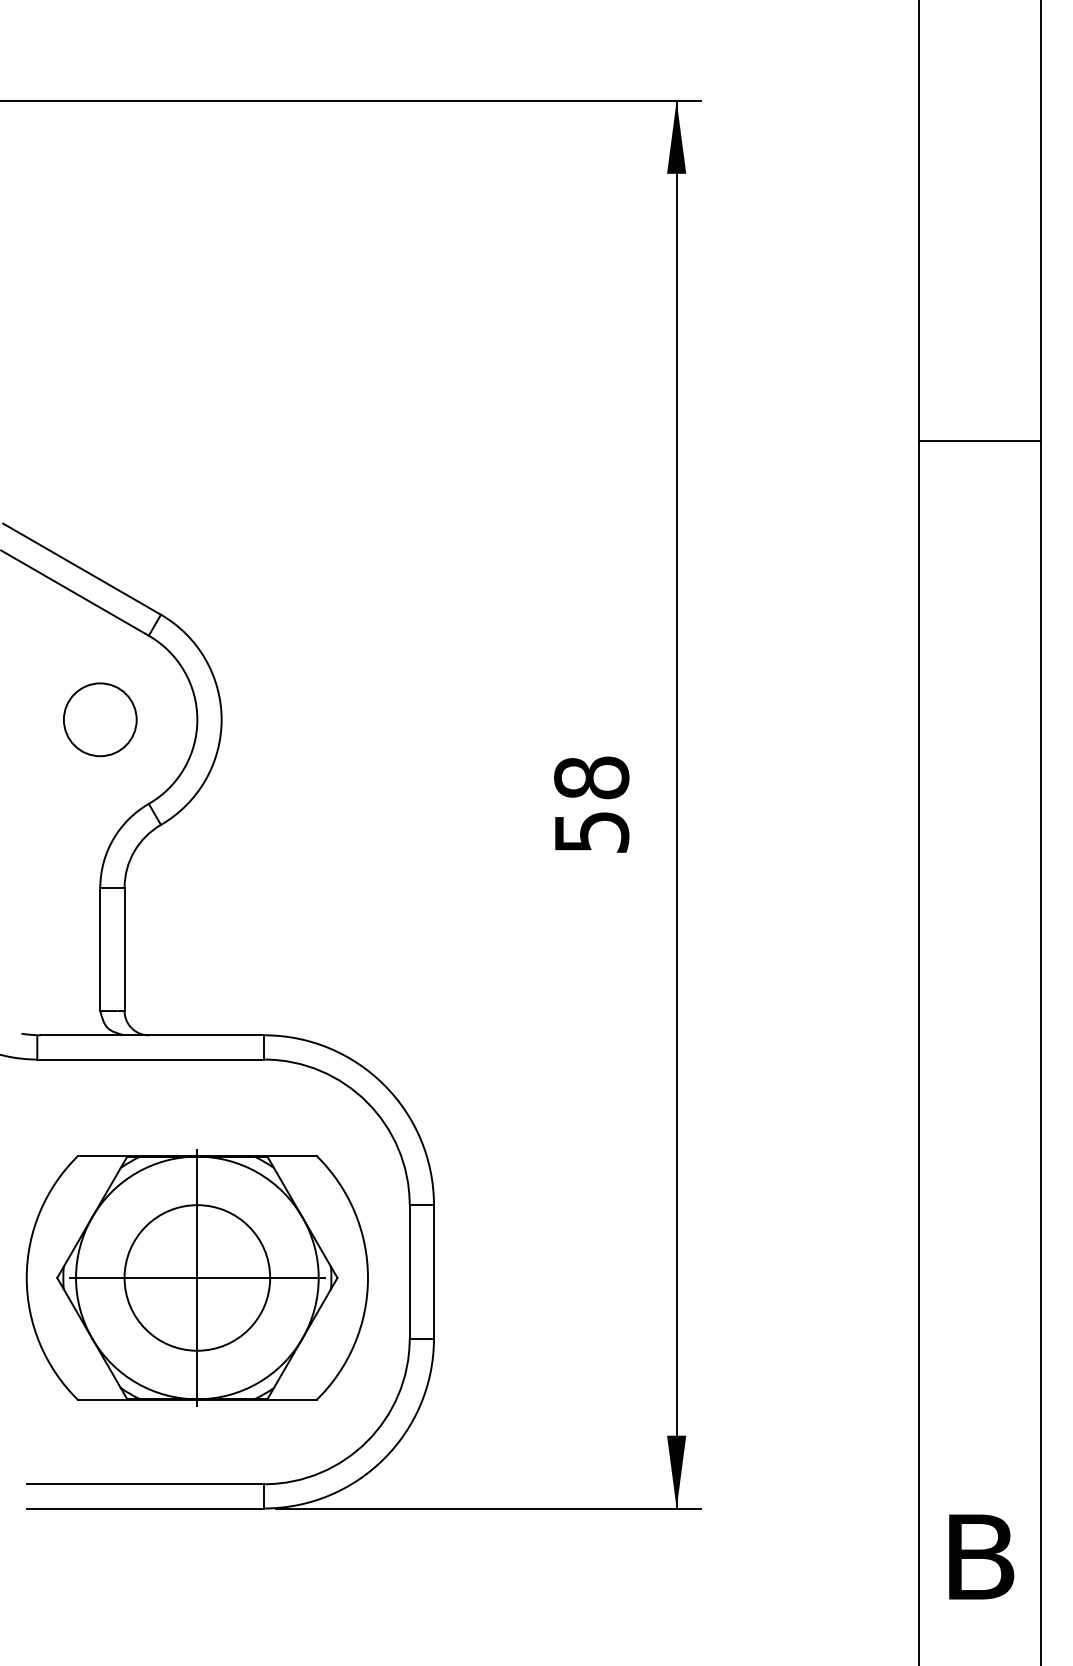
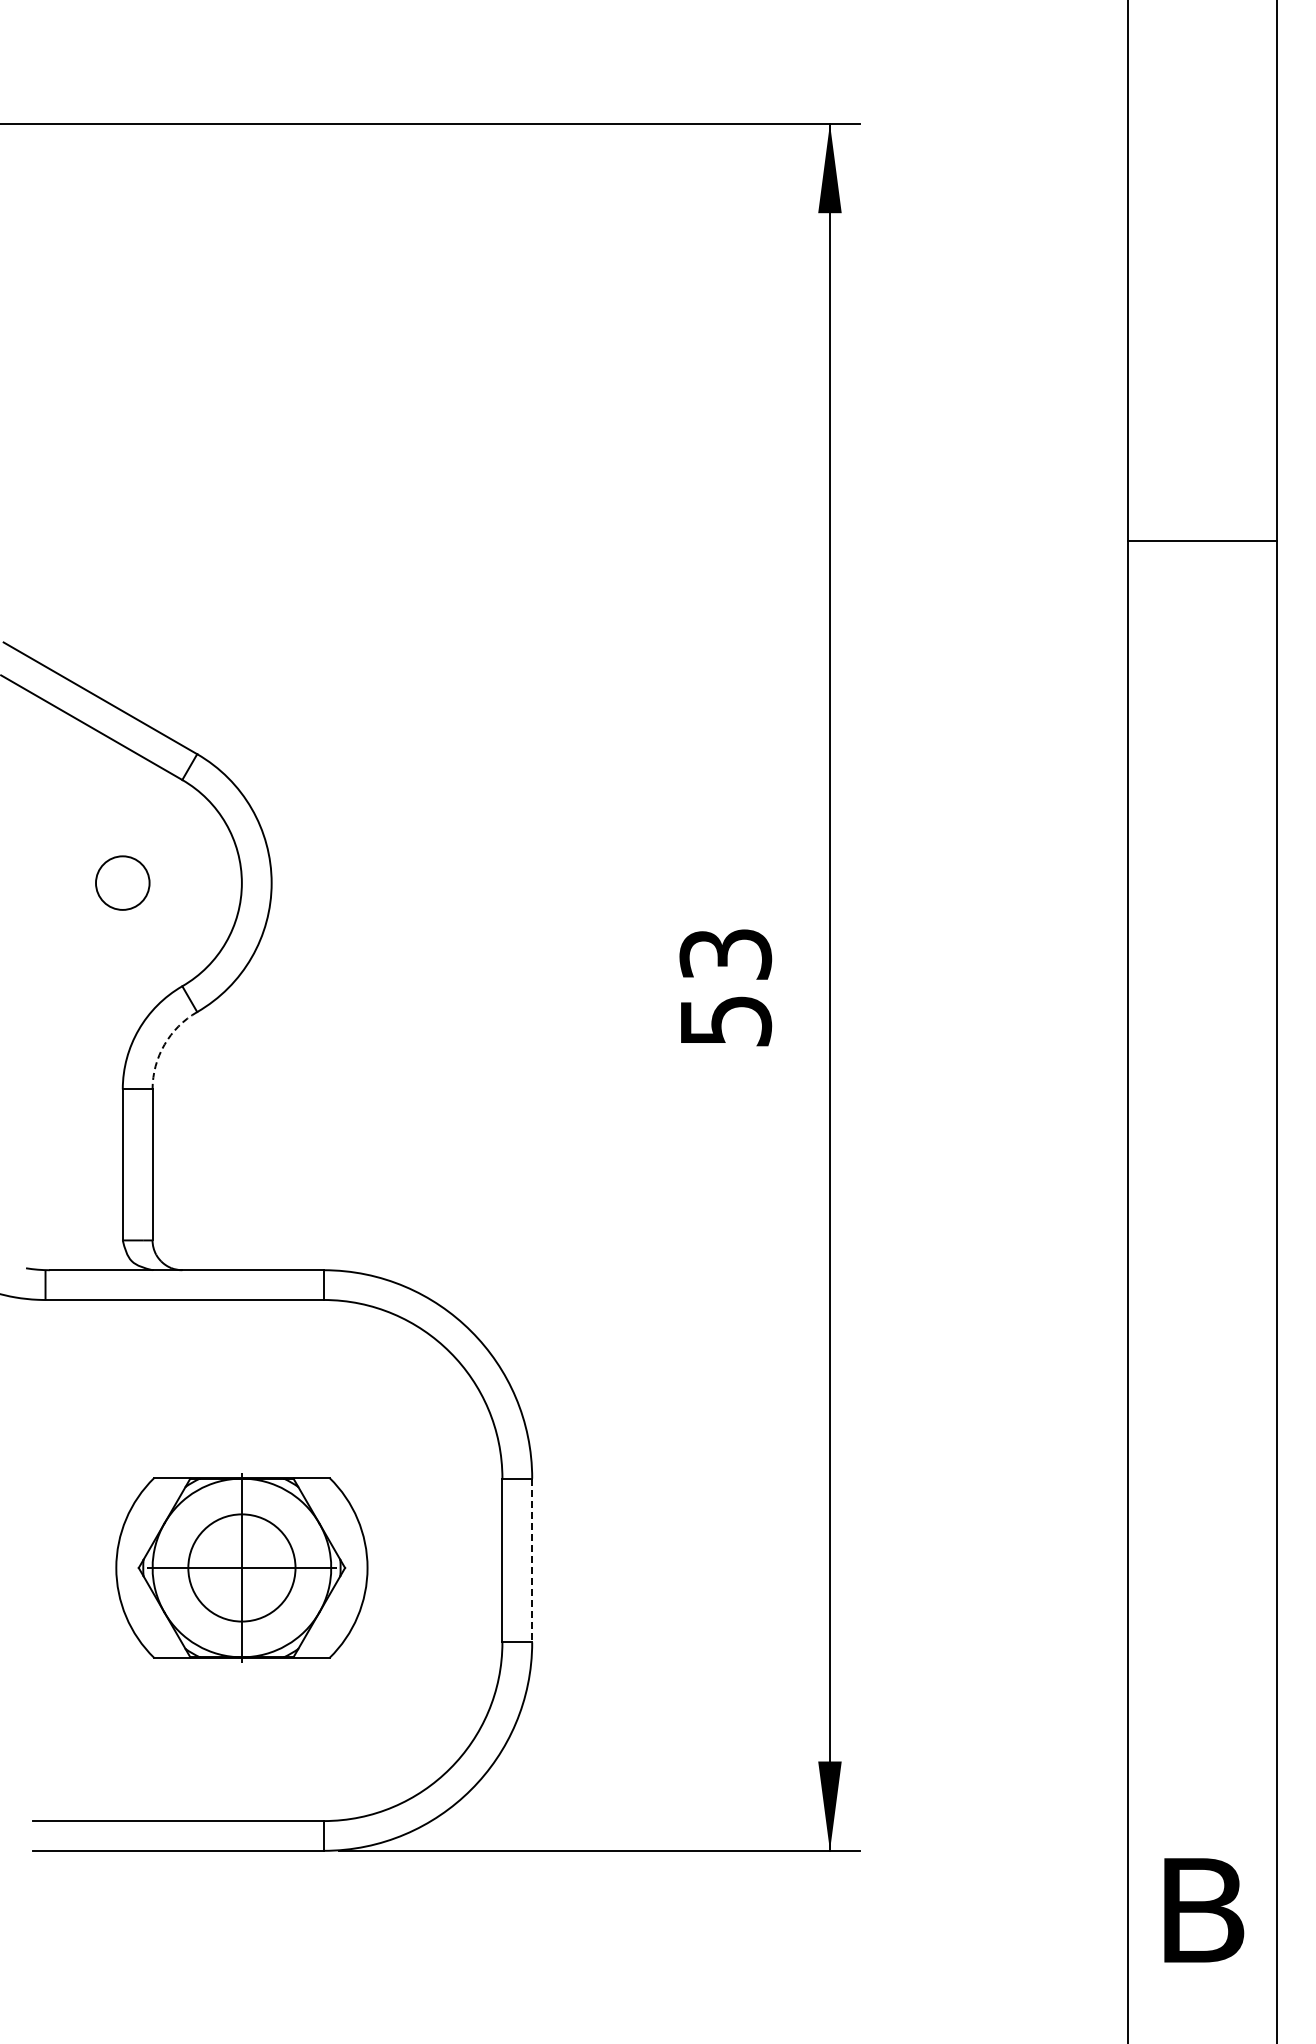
circle: (100, 719) -> (122, 882), size x0.6
text: (591, 777) -> (725, 954), 58 -> 53
arc: (134, 851) -> (164, 1044), solid -> dashed
line: (434, 1271) -> (532, 1560), solid -> dashed
part: (197, 1277) -> (241, 1567), size x0.6

